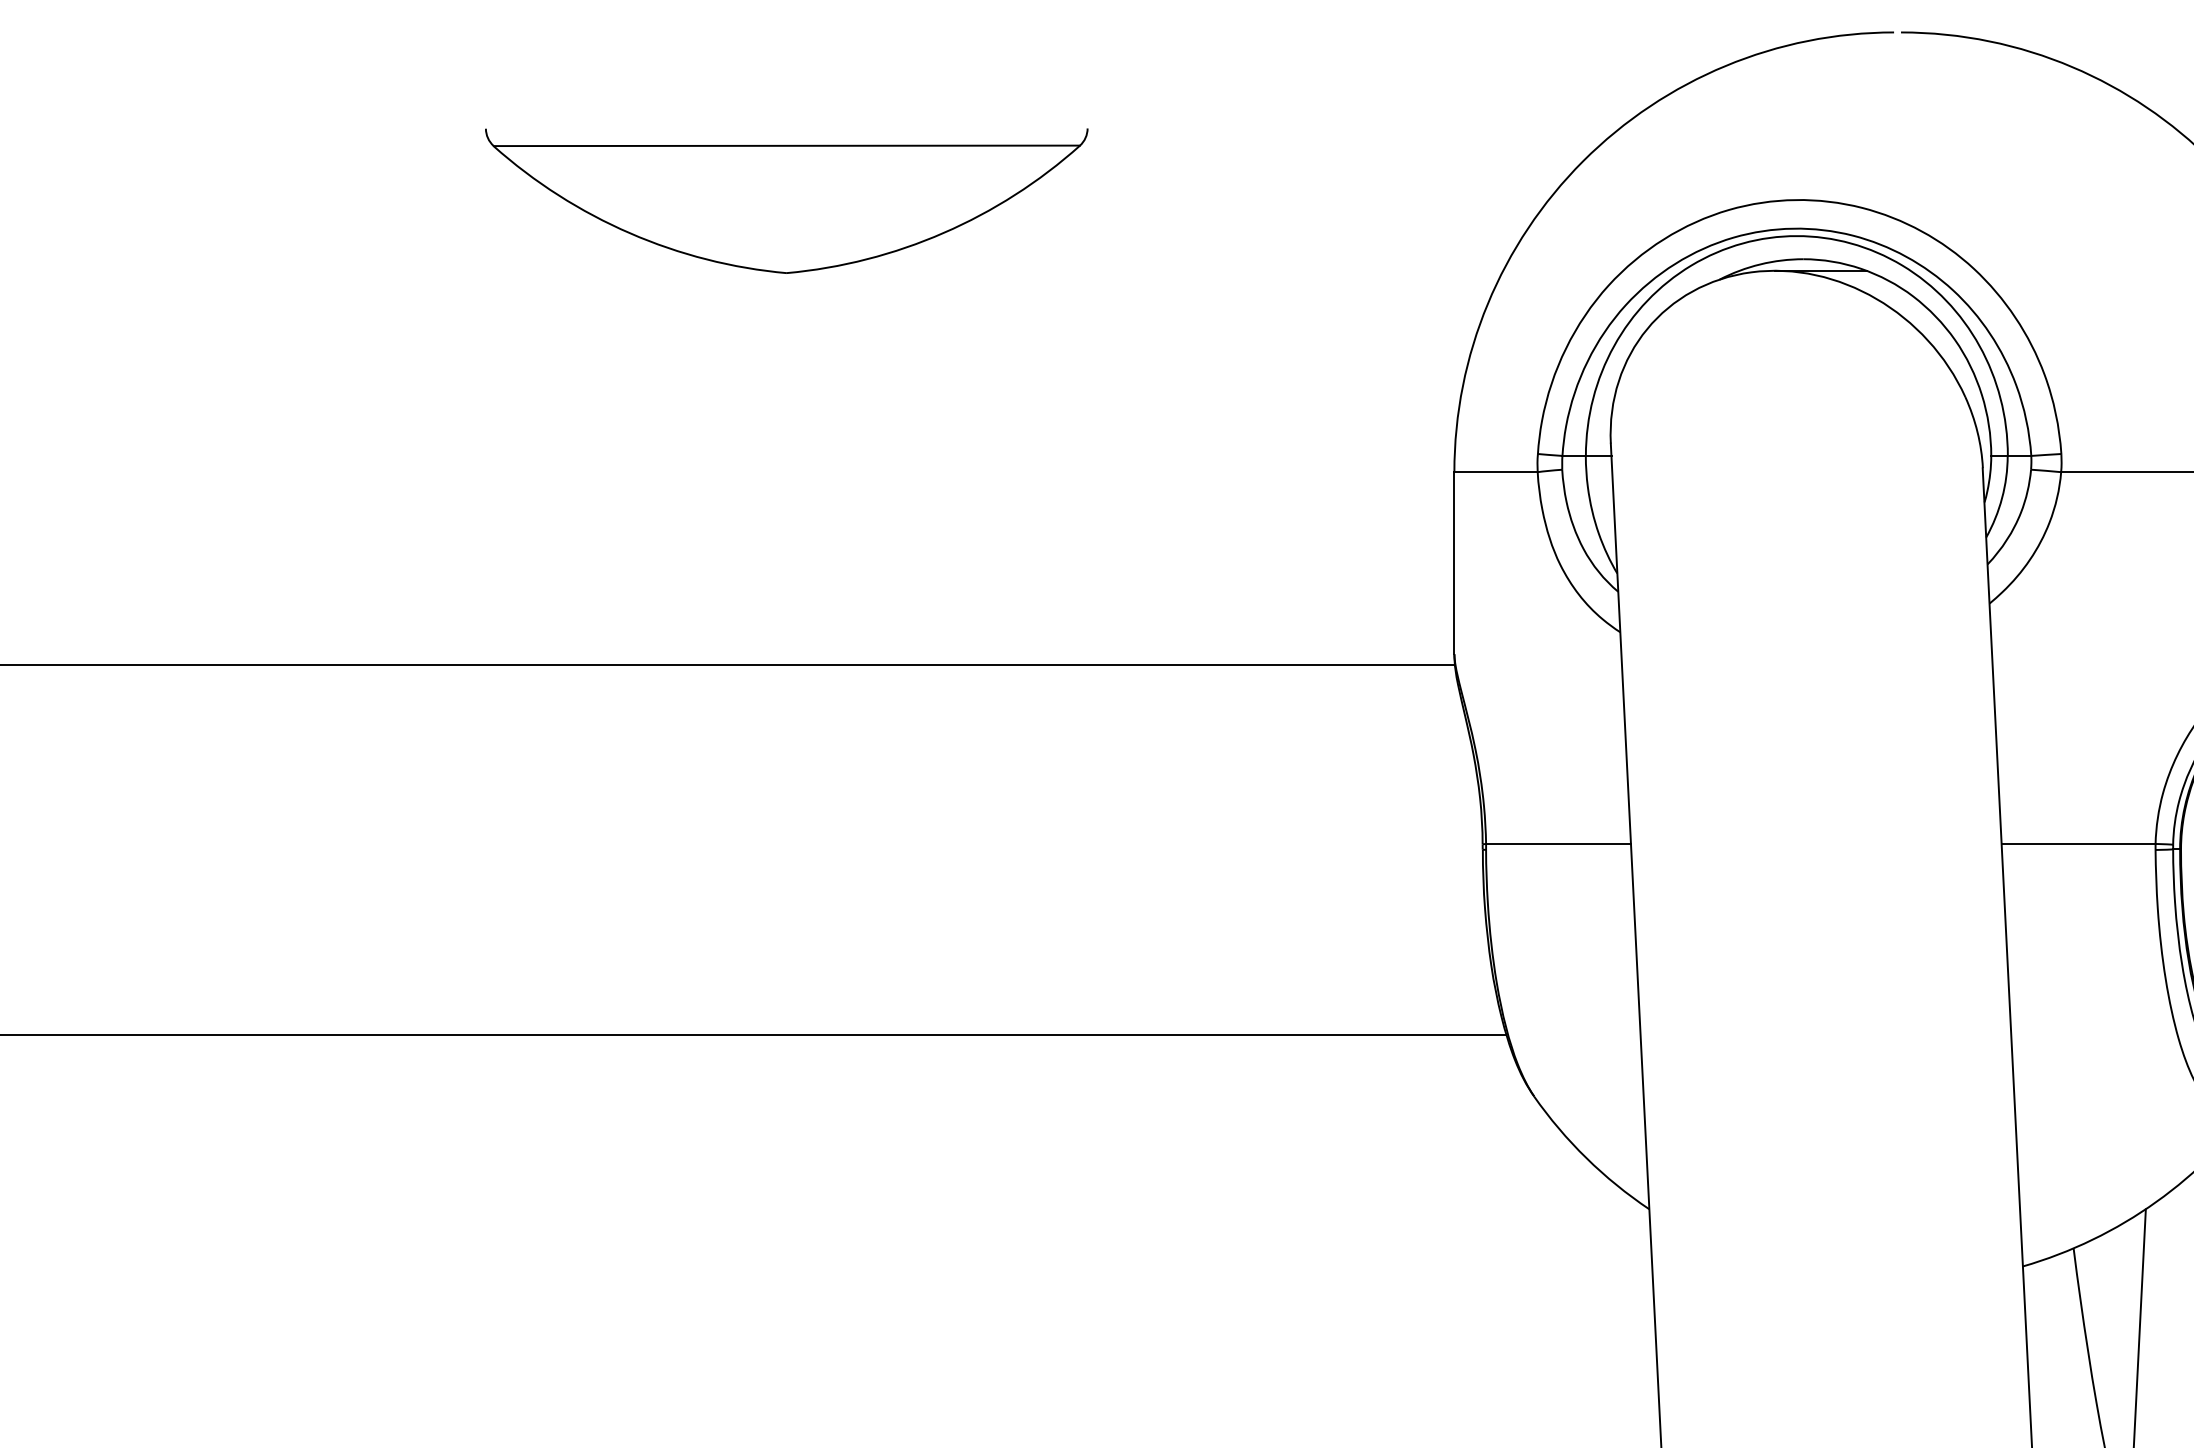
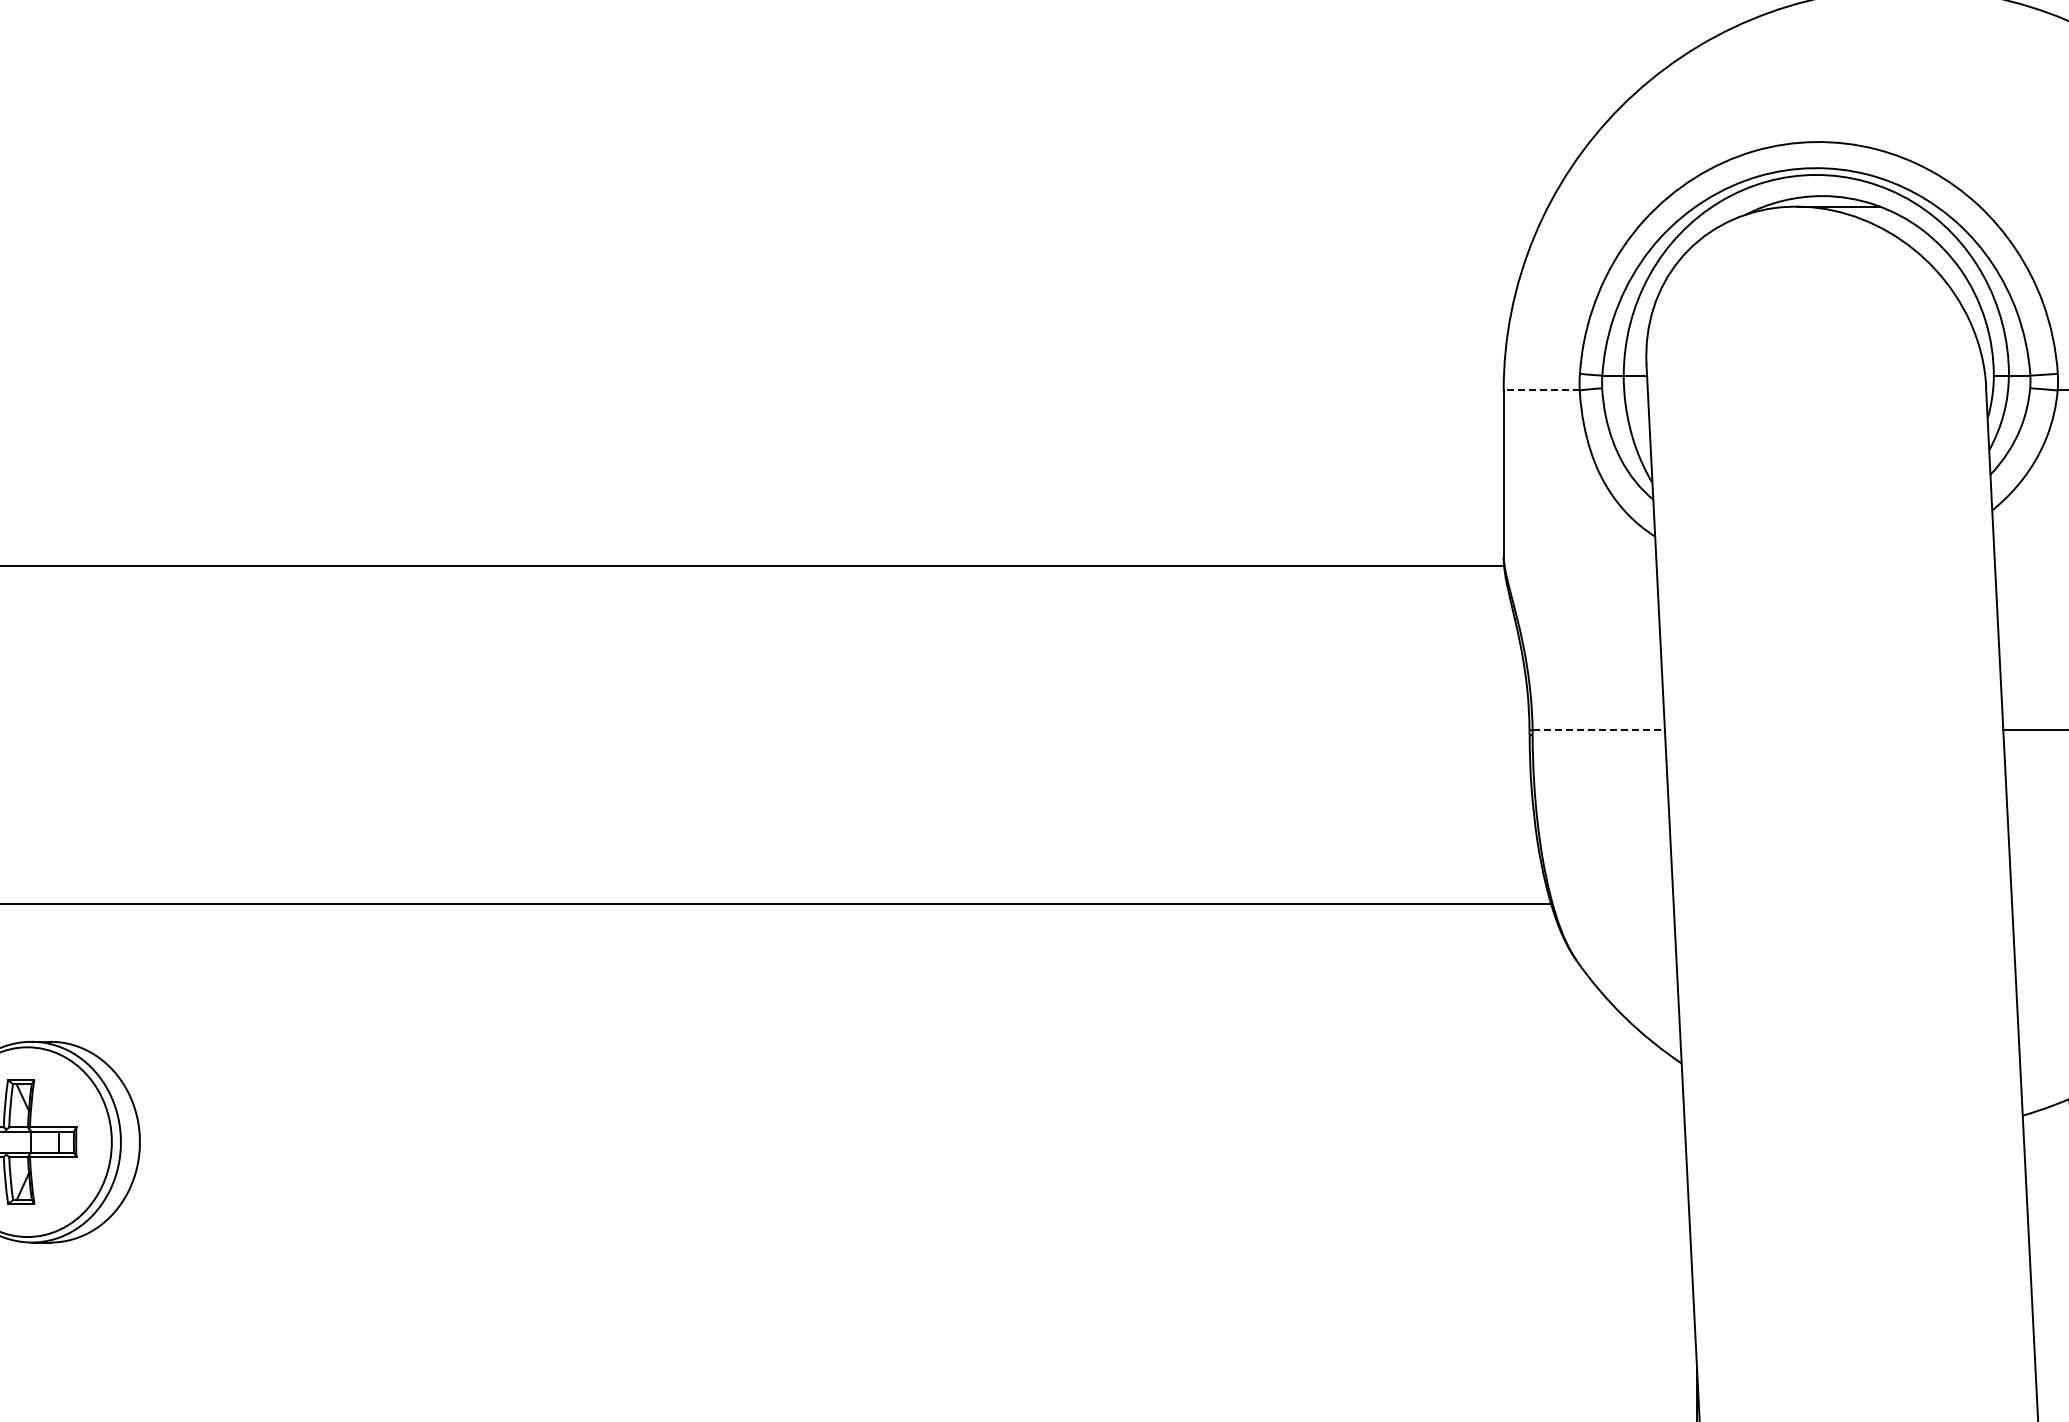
part: (786, 200) -> (893, 142), removed
line: (1495, 472) -> (1541, 390), solid -> dashed
line: (1559, 843) -> (1599, 729), solid -> dashed

